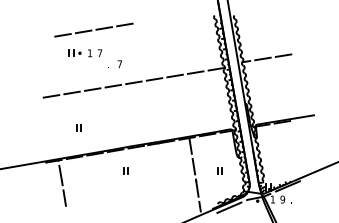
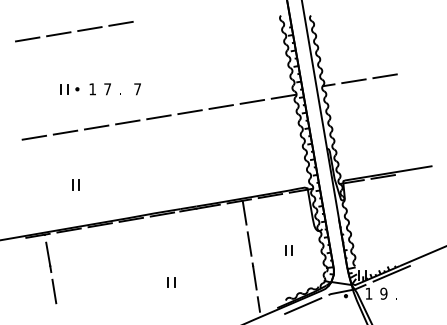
line: (92, 30) -> (72, 32), moved
part: (85, 53) -> (85, 89), moved
part: (125, 170) -> (170, 281), moved

